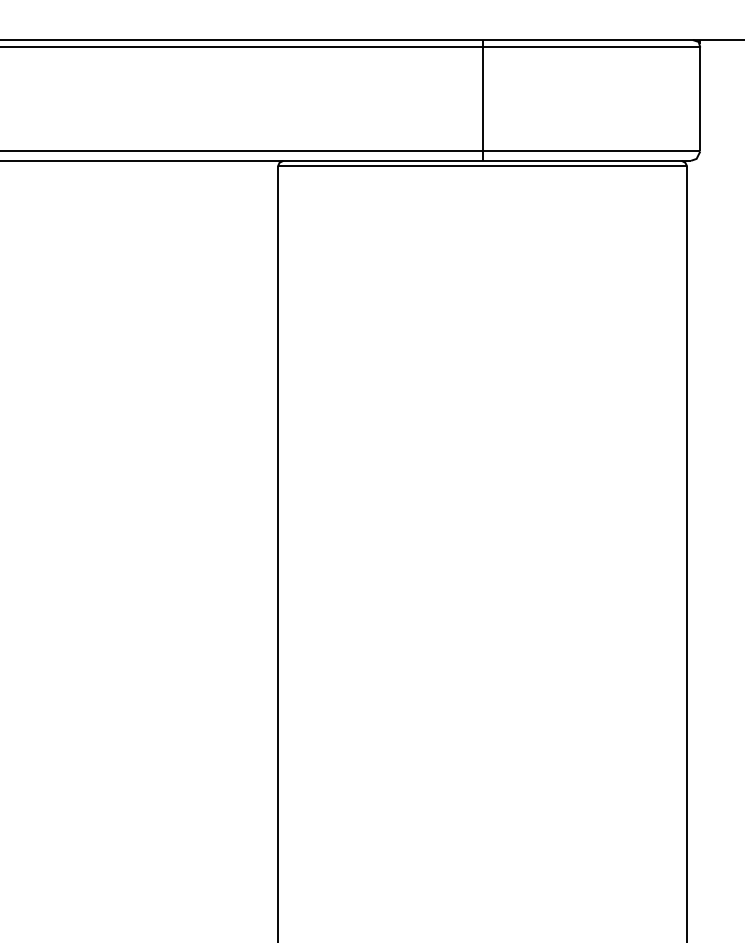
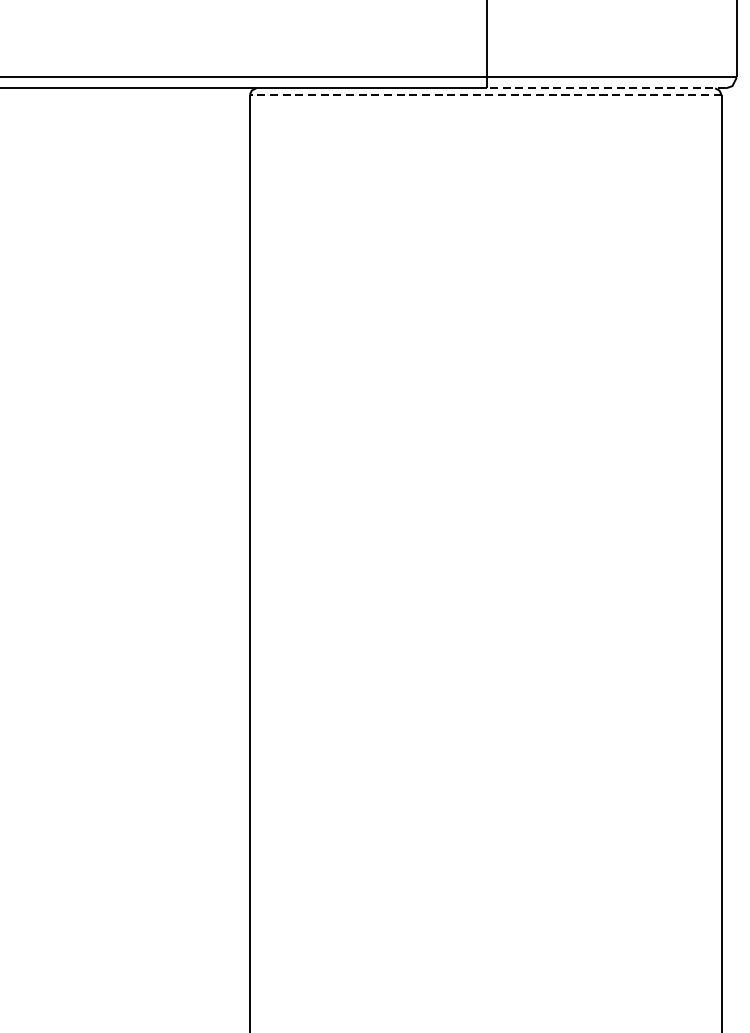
line: (587, 160) -> (606, 87), solid -> dashed
line: (482, 166) -> (485, 94), solid -> dashed

